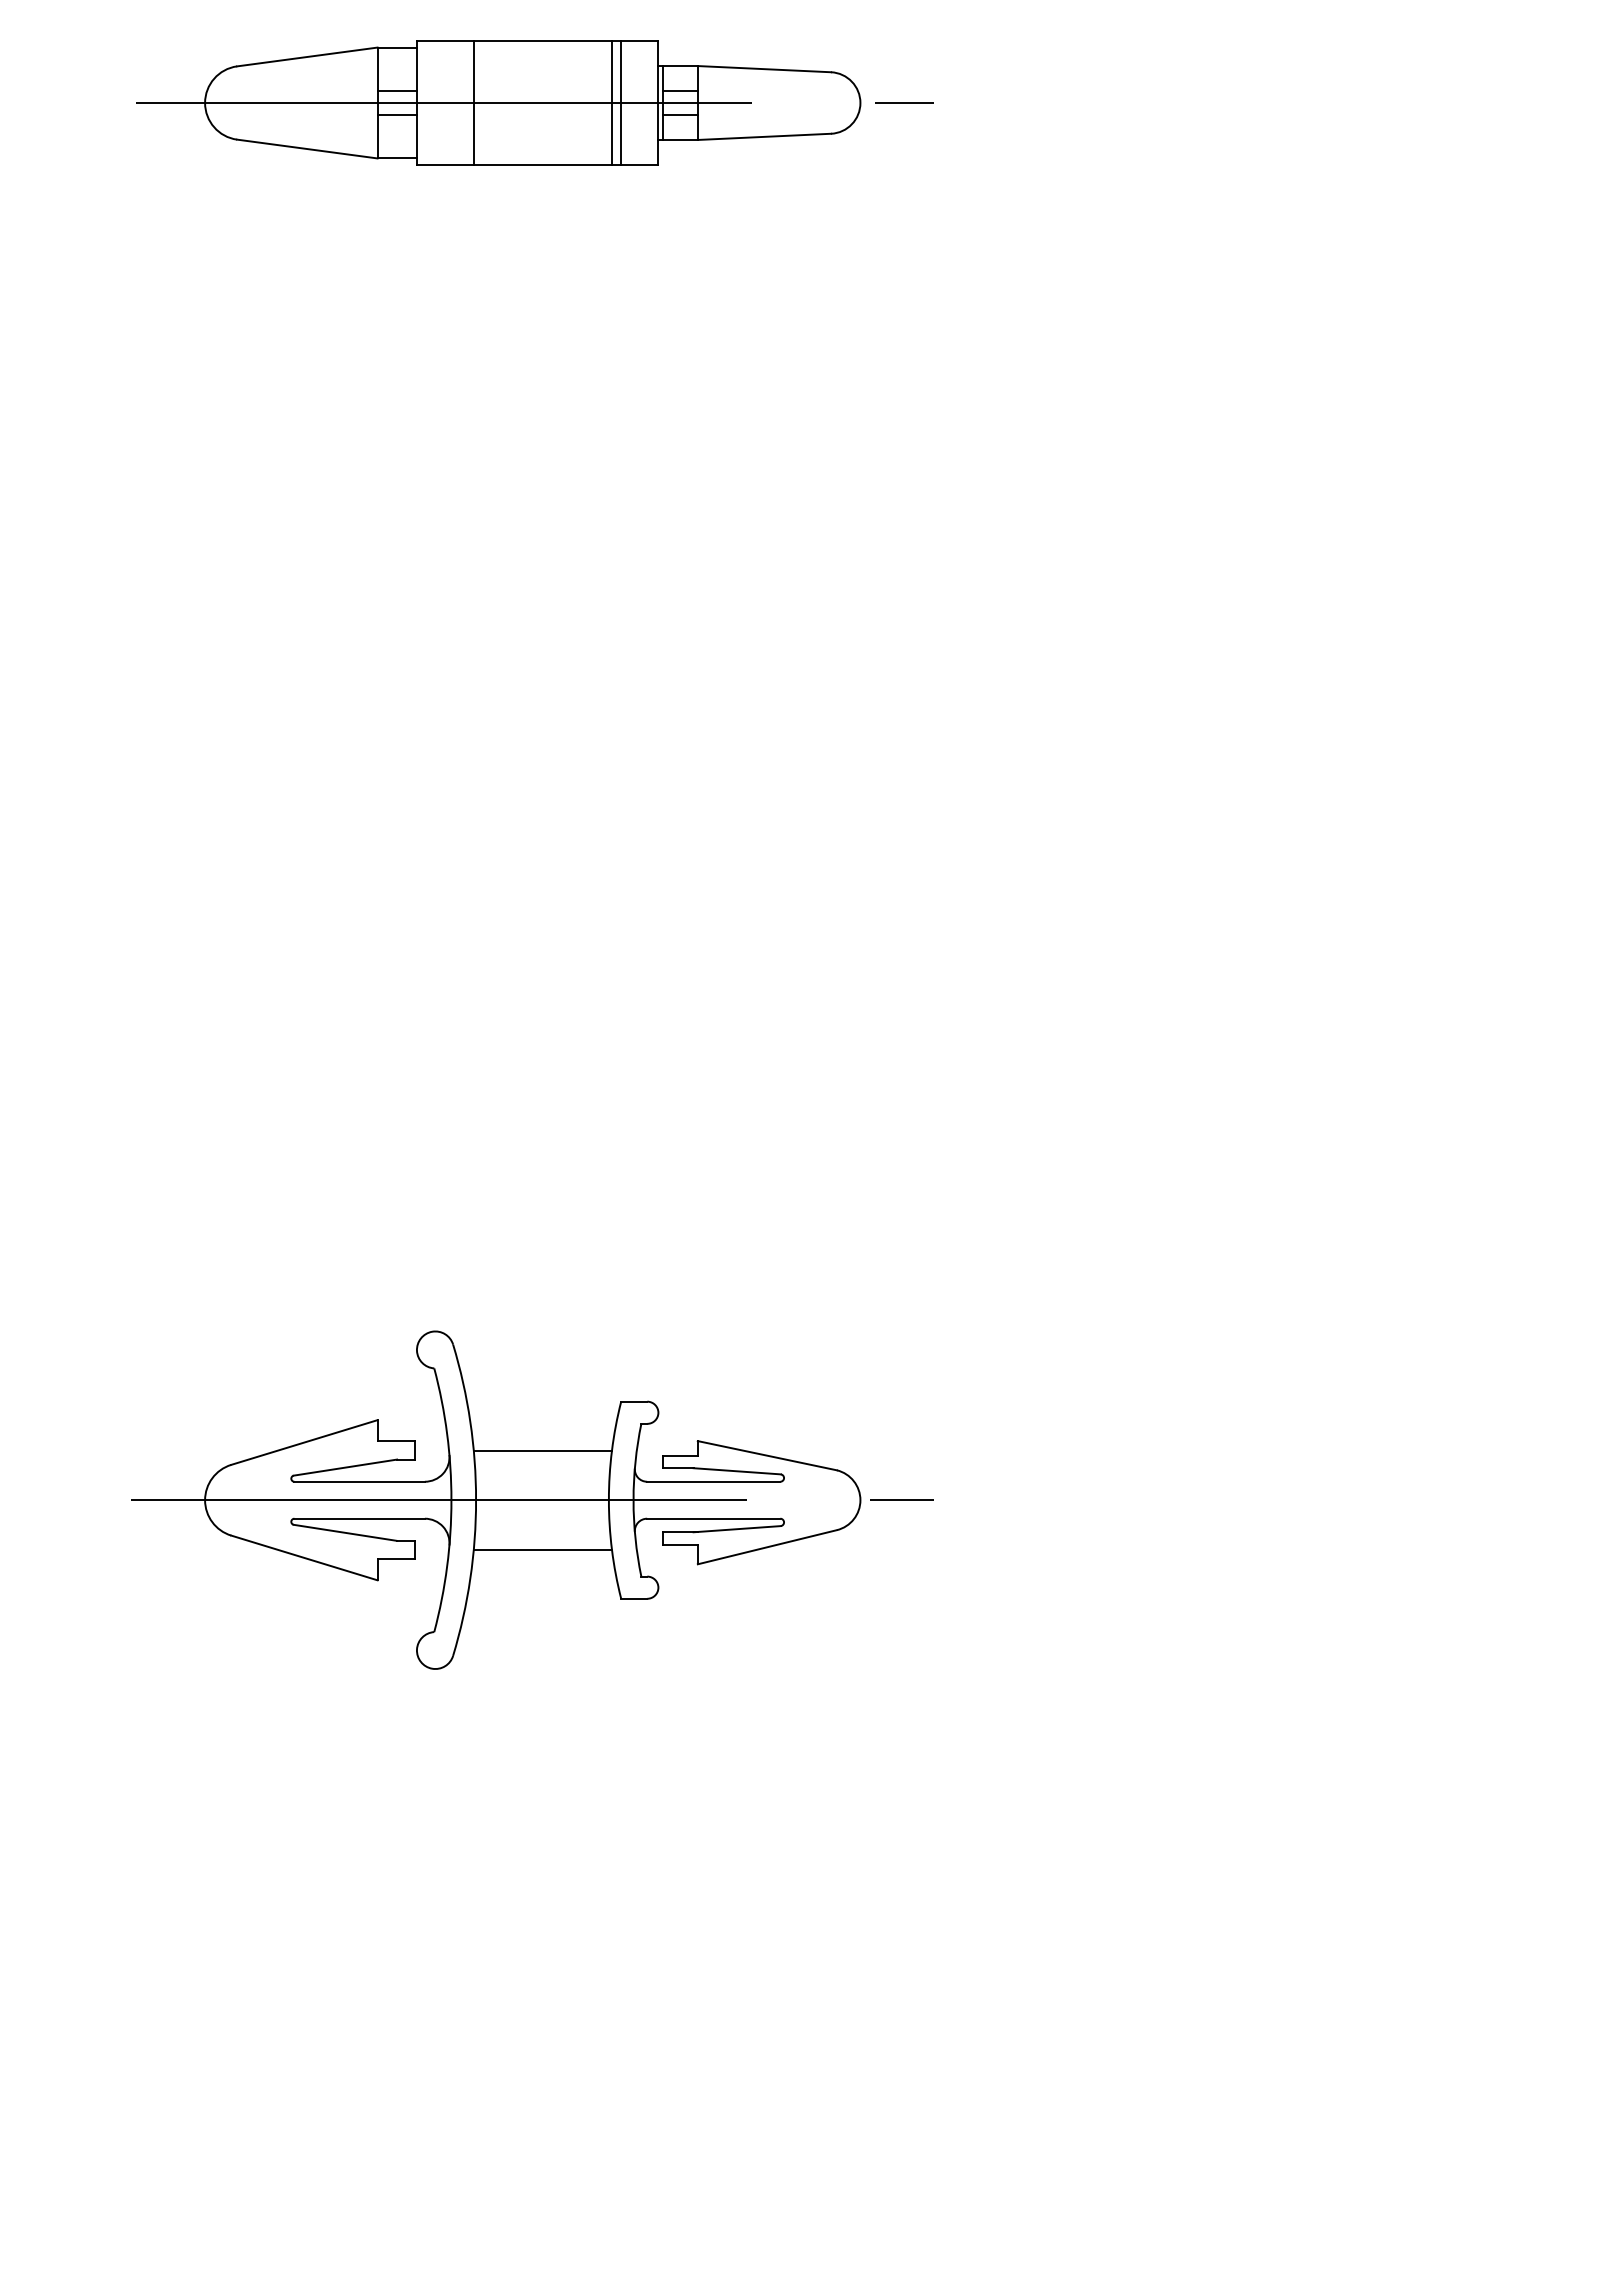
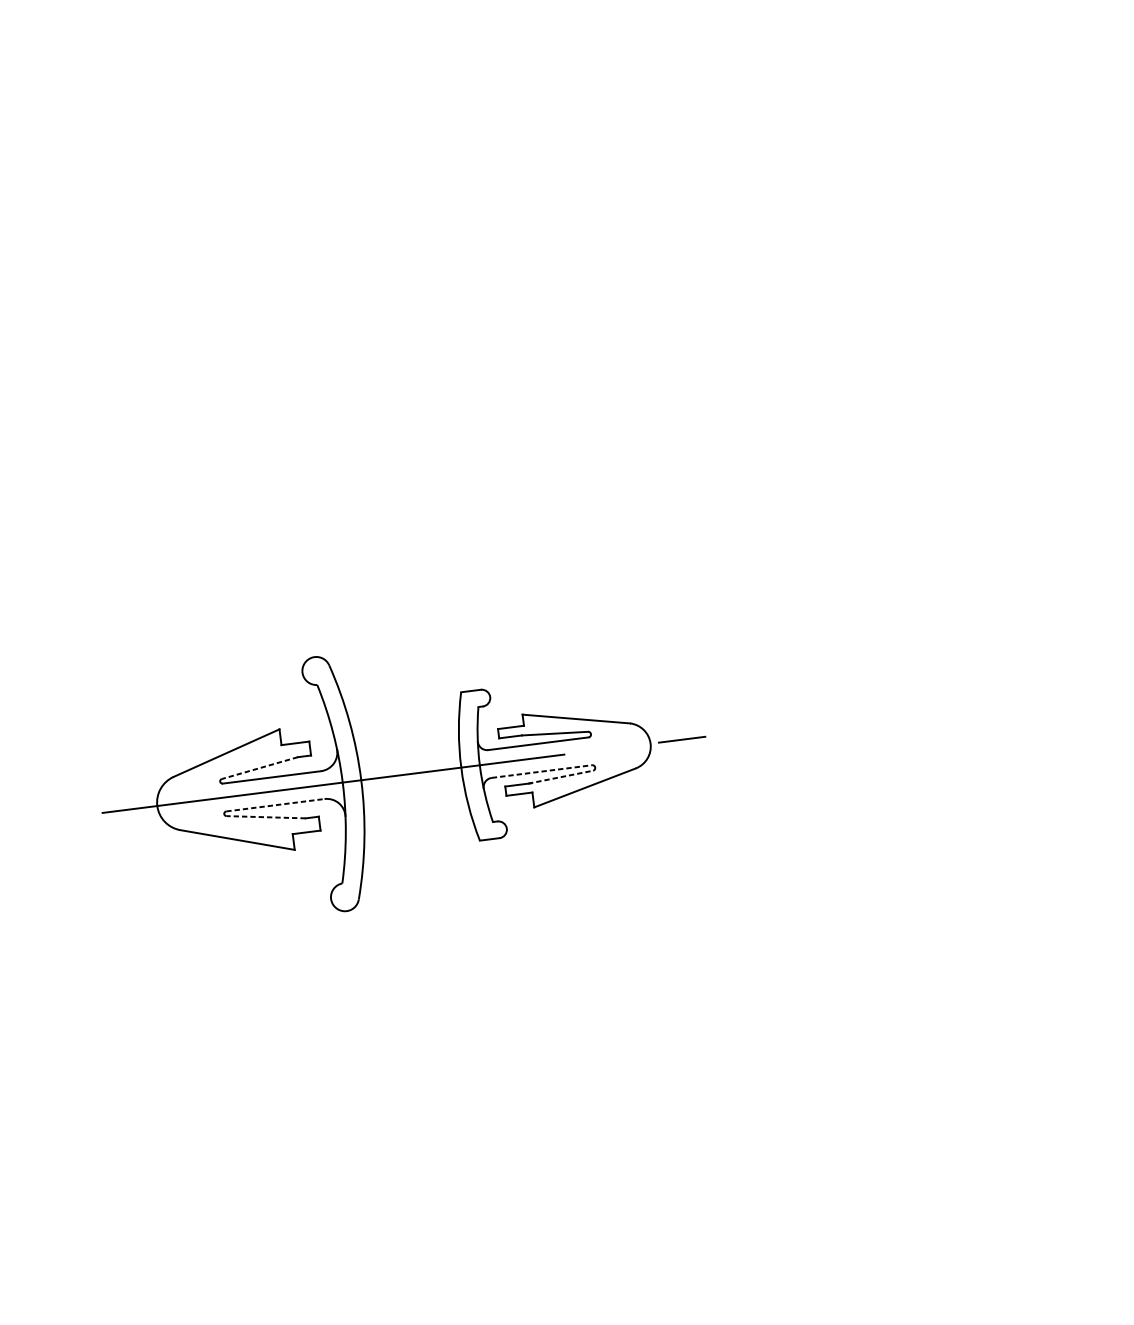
line: (542, 1450) -> (406, 736), removed
line: (344, 1467) -> (259, 768), solid -> dashed
line: (360, 1518) -> (276, 804), solid -> dashed
line: (713, 1518) -> (541, 771), solid -> dashed
line: (737, 1529) -> (560, 777), solid -> dashed
line: (344, 1532) -> (265, 817), solid -> dashed
line: (542, 1549) -> (415, 811), removed

